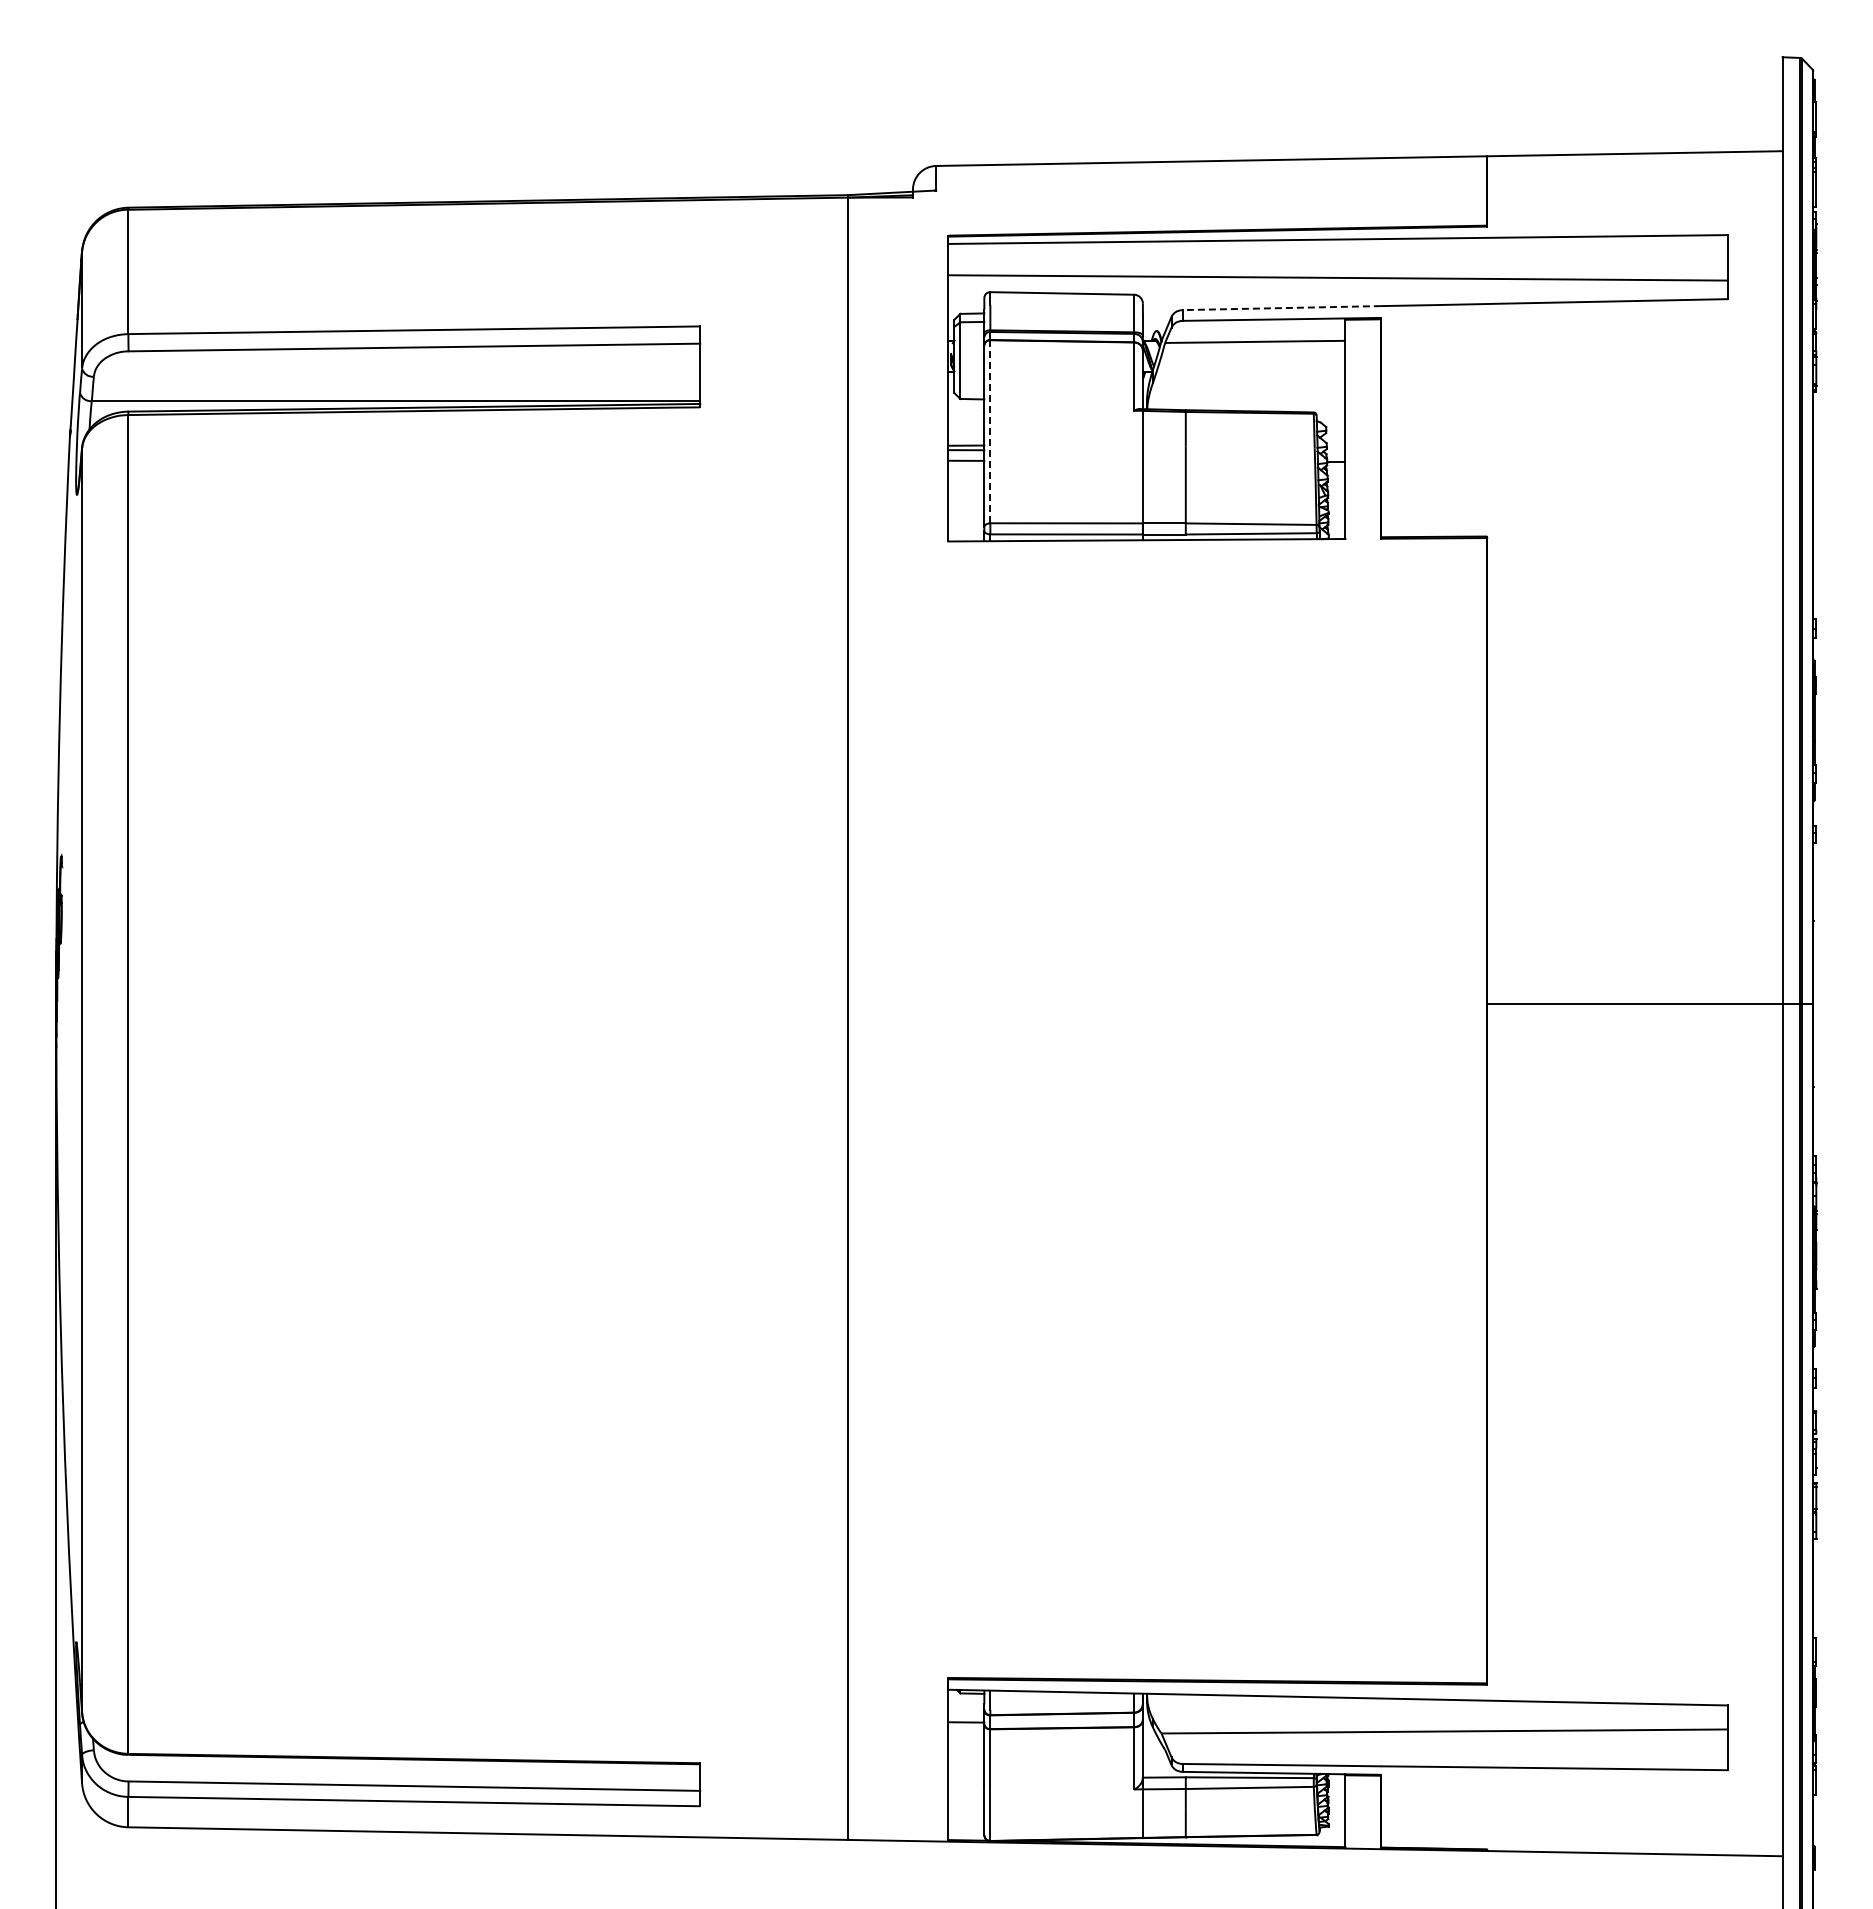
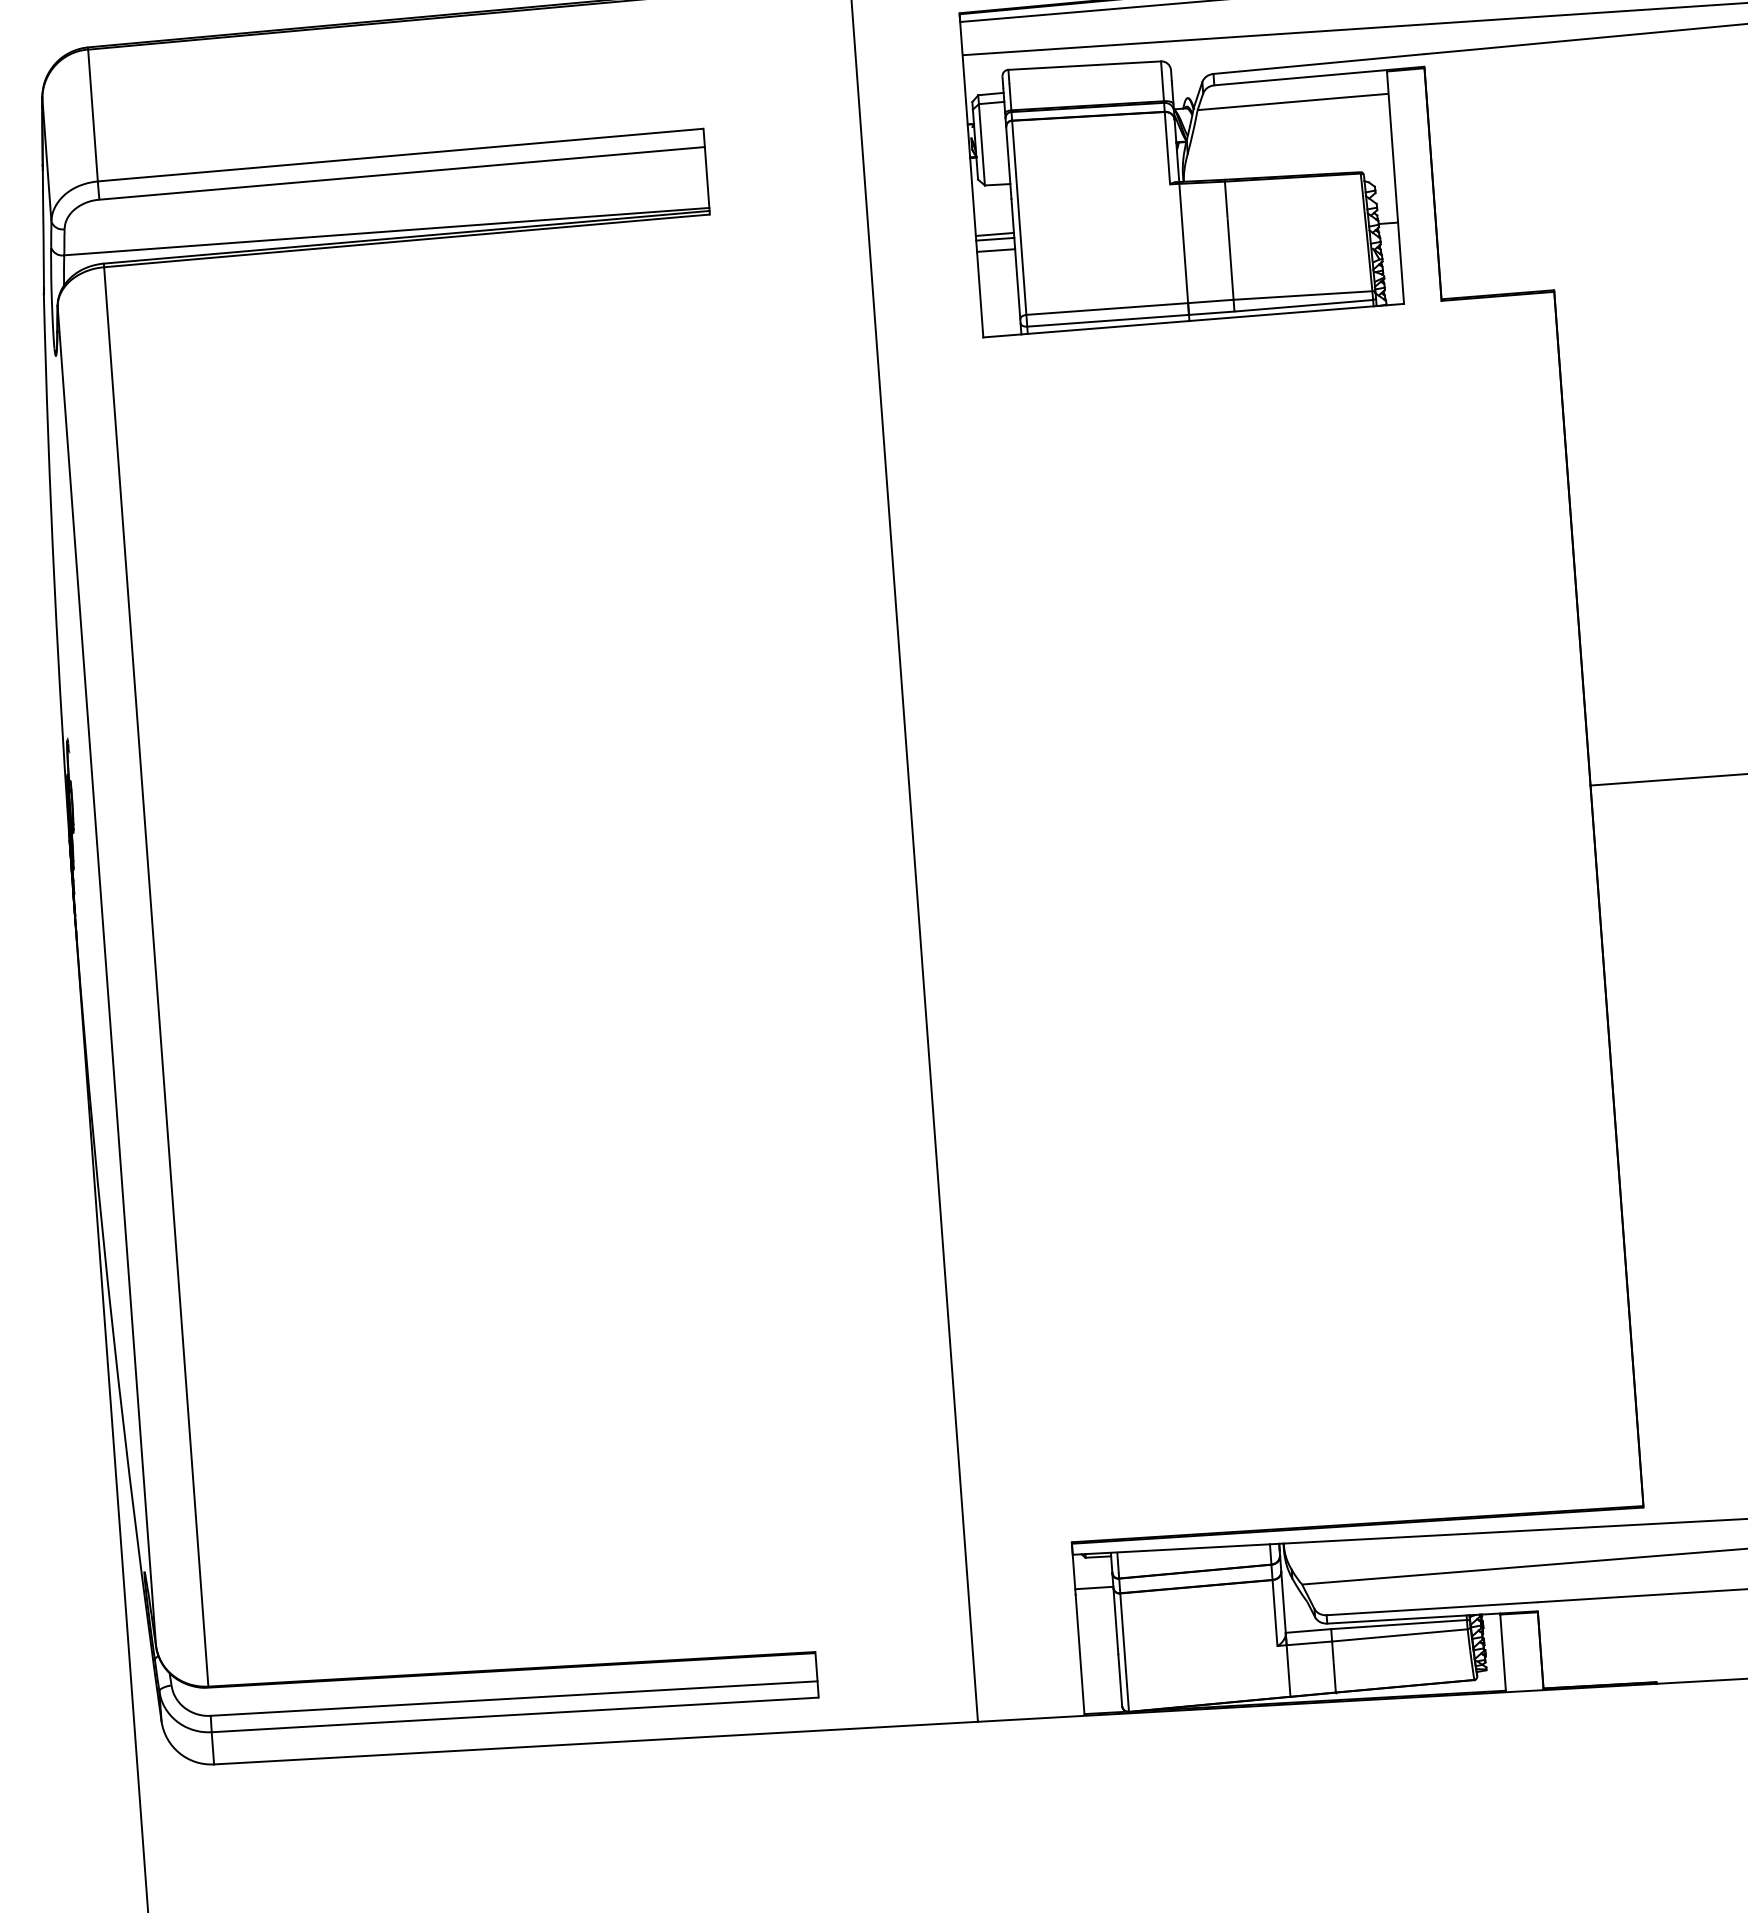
line: (1281, 308) -> (1318, 64), dashed -> solid
line: (990, 431) -> (1019, 217), dashed -> solid

